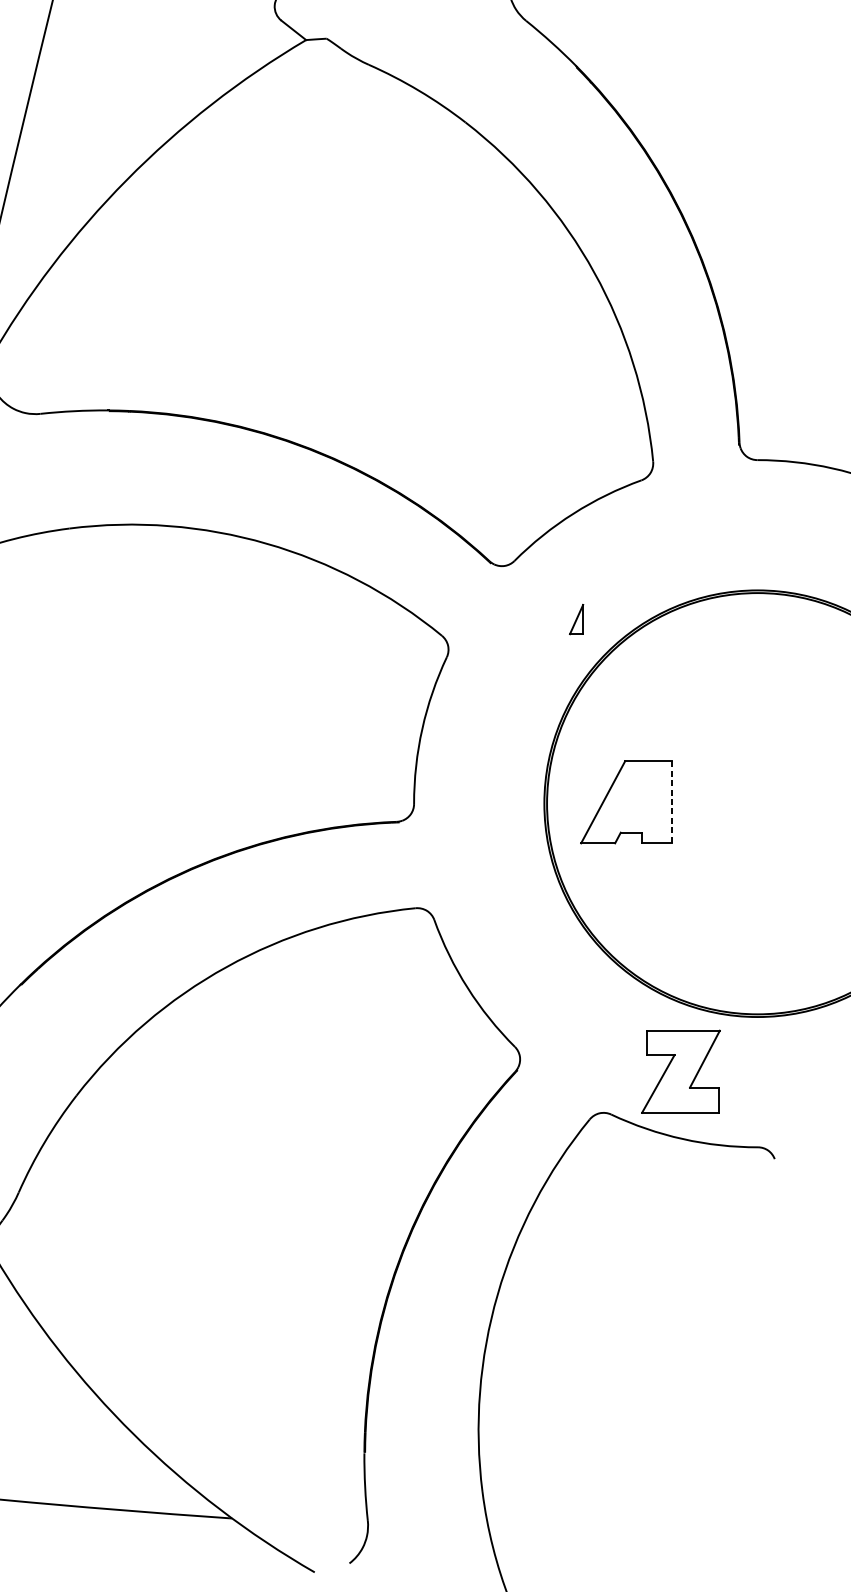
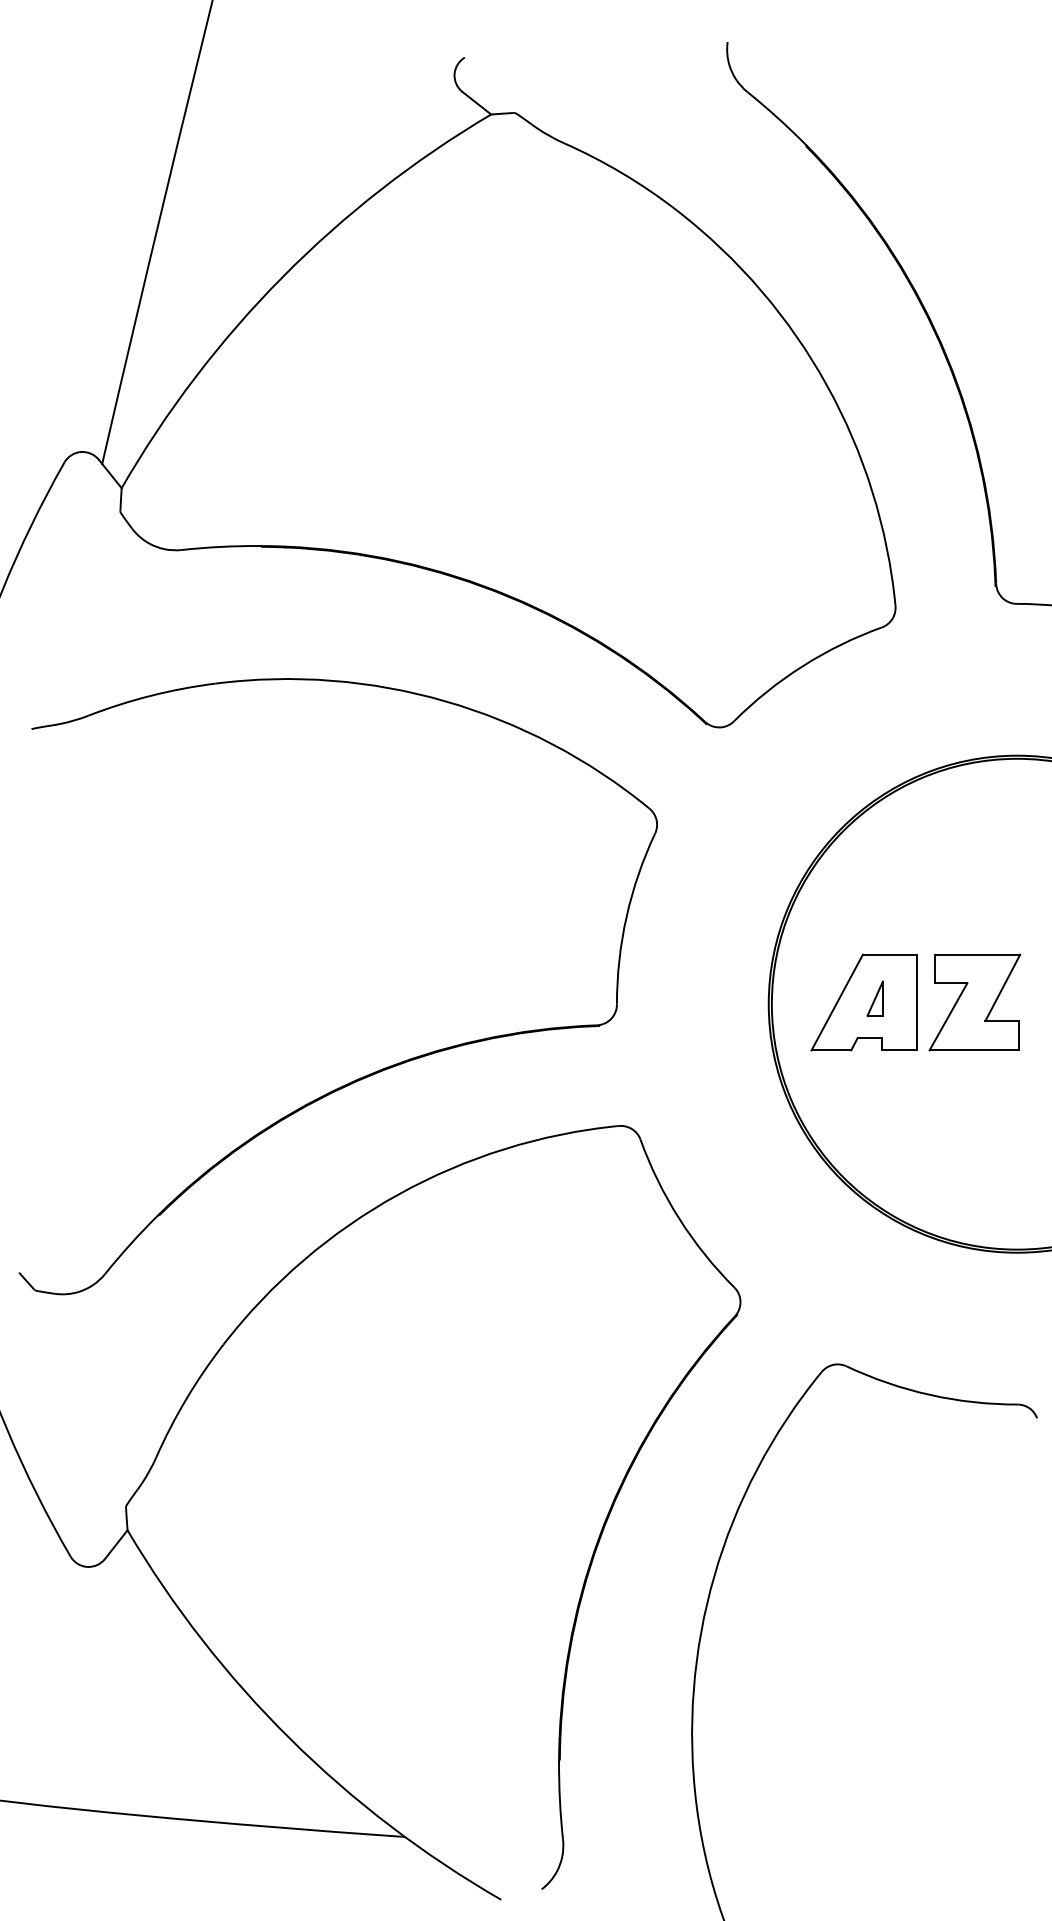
part: (575, 619) -> (874, 998), moved
line: (672, 802) -> (917, 1002), dashed -> solid
part: (680, 1071) -> (974, 1002), moved

